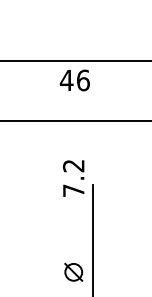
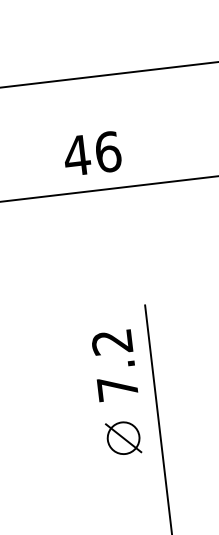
text: (74, 80) -> (91, 154), moved
text: (73, 178) -> (114, 365), moved
part: (73, 271) -> (122, 436), moved

